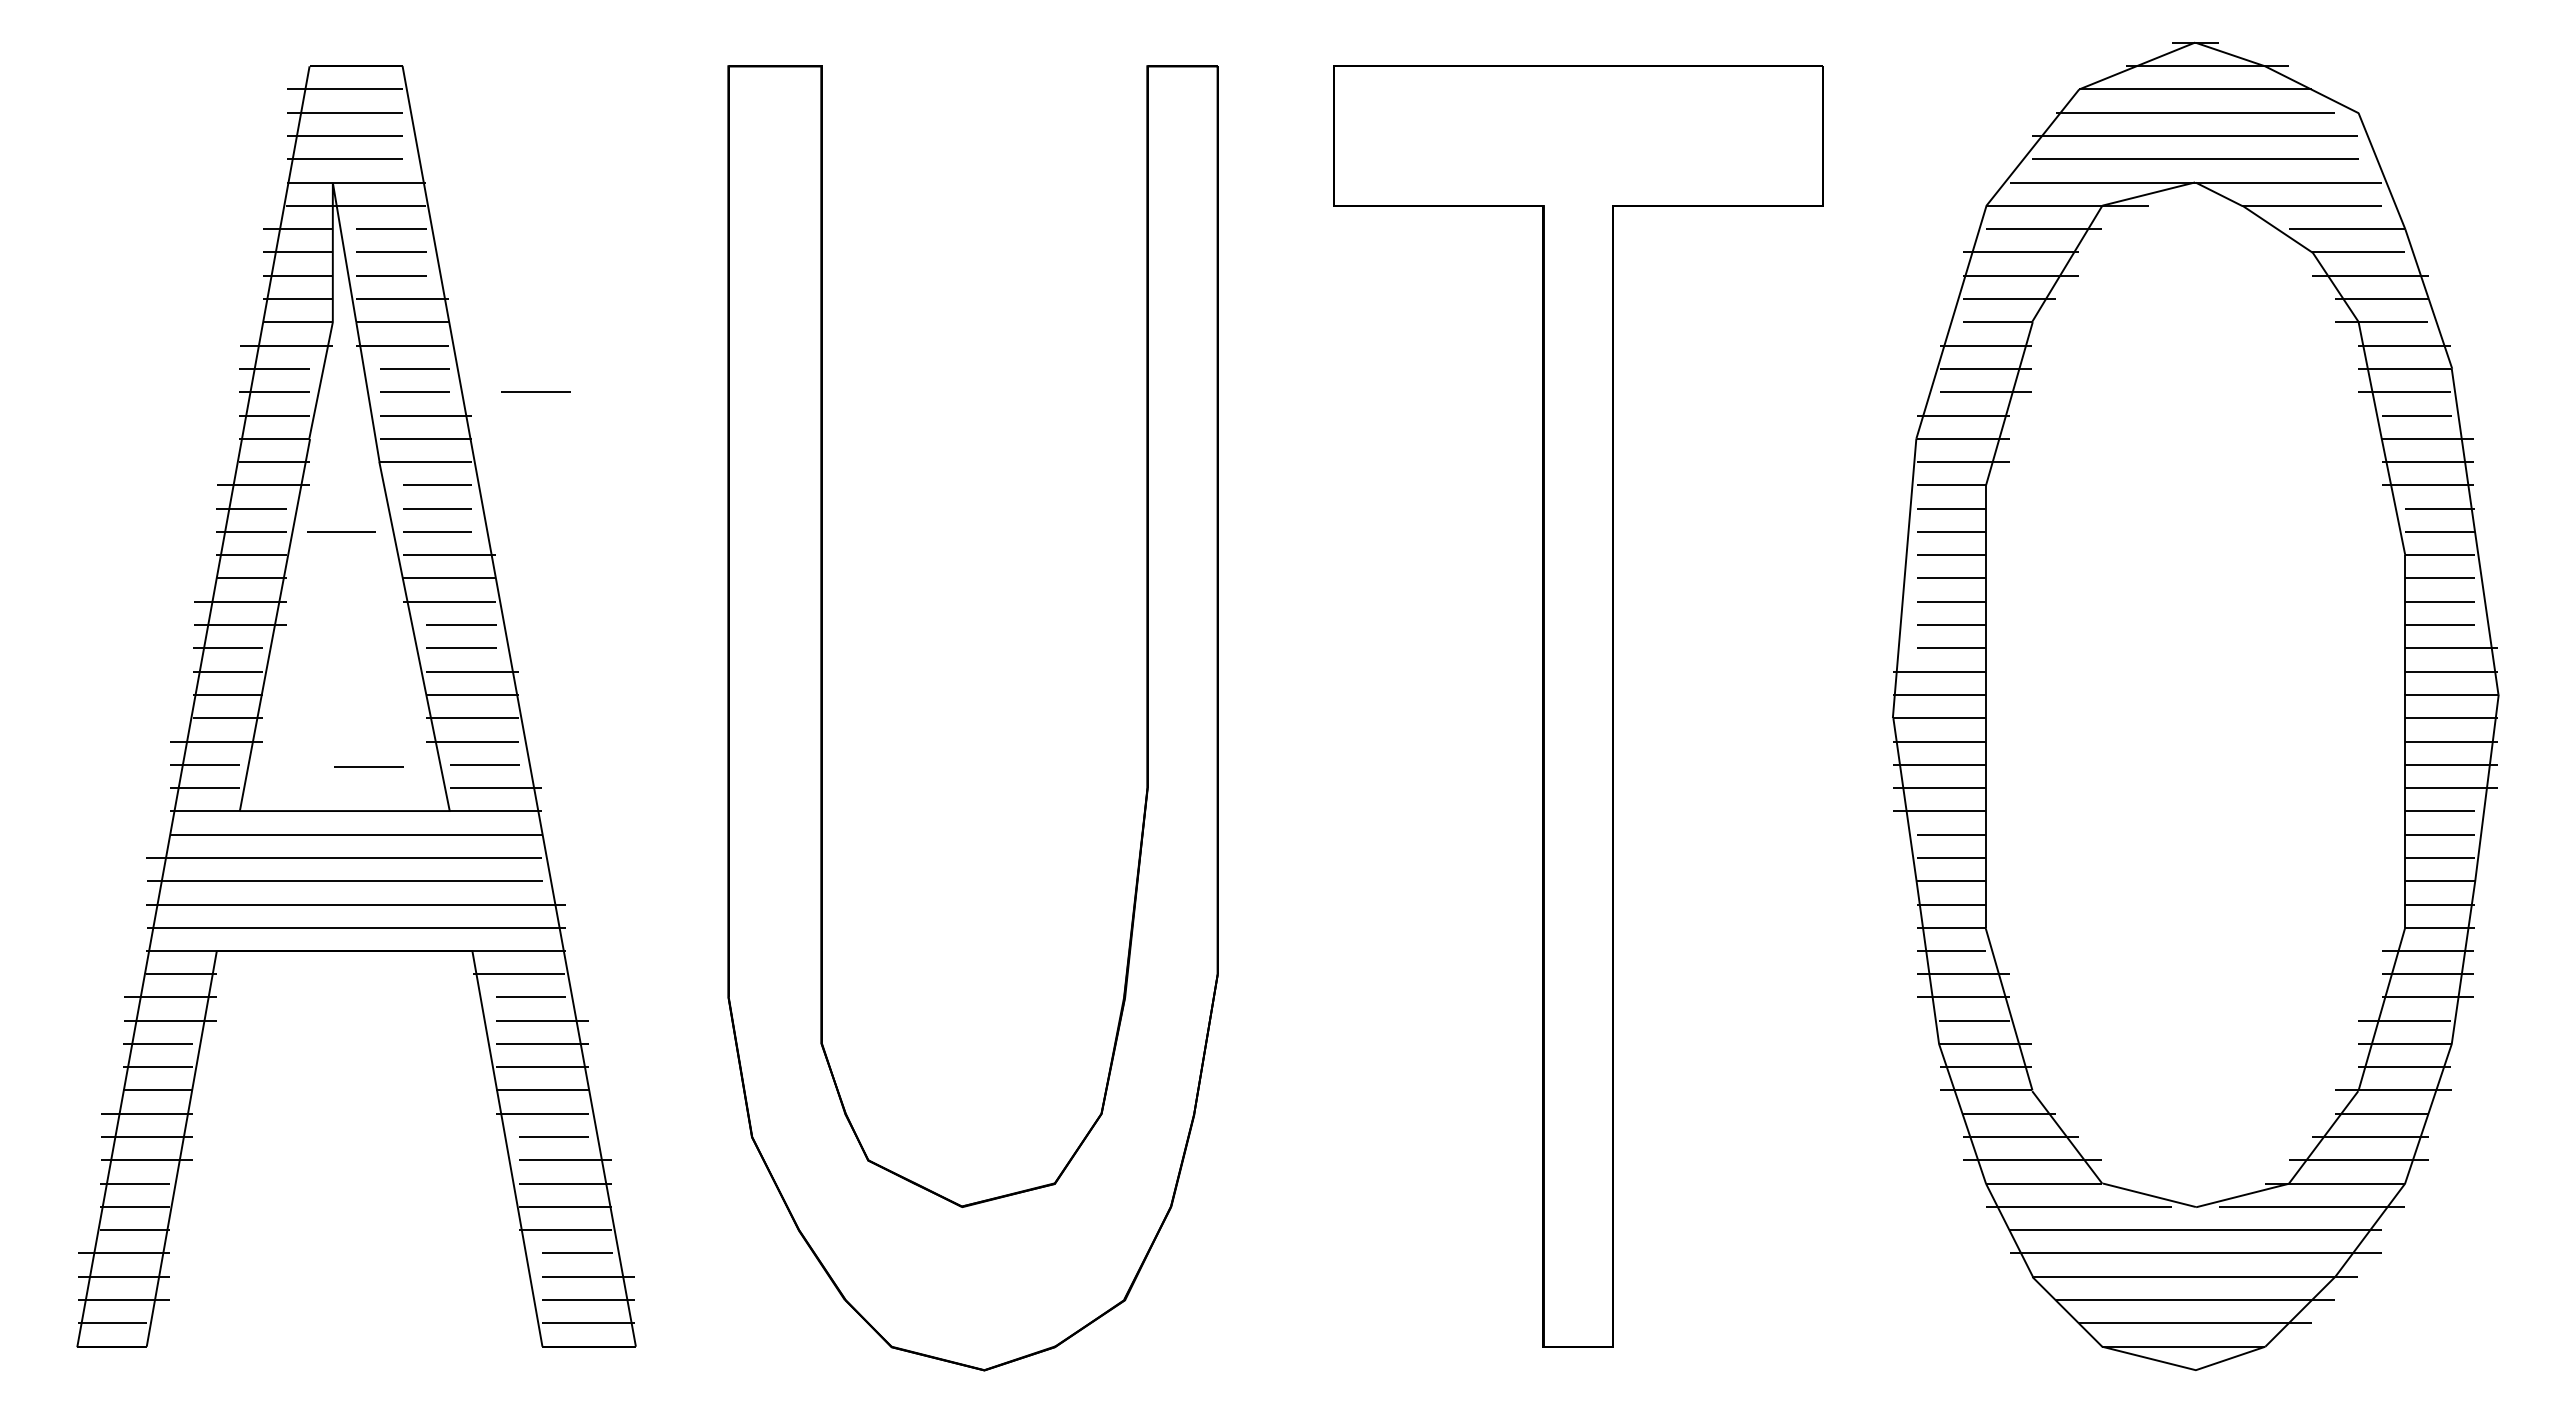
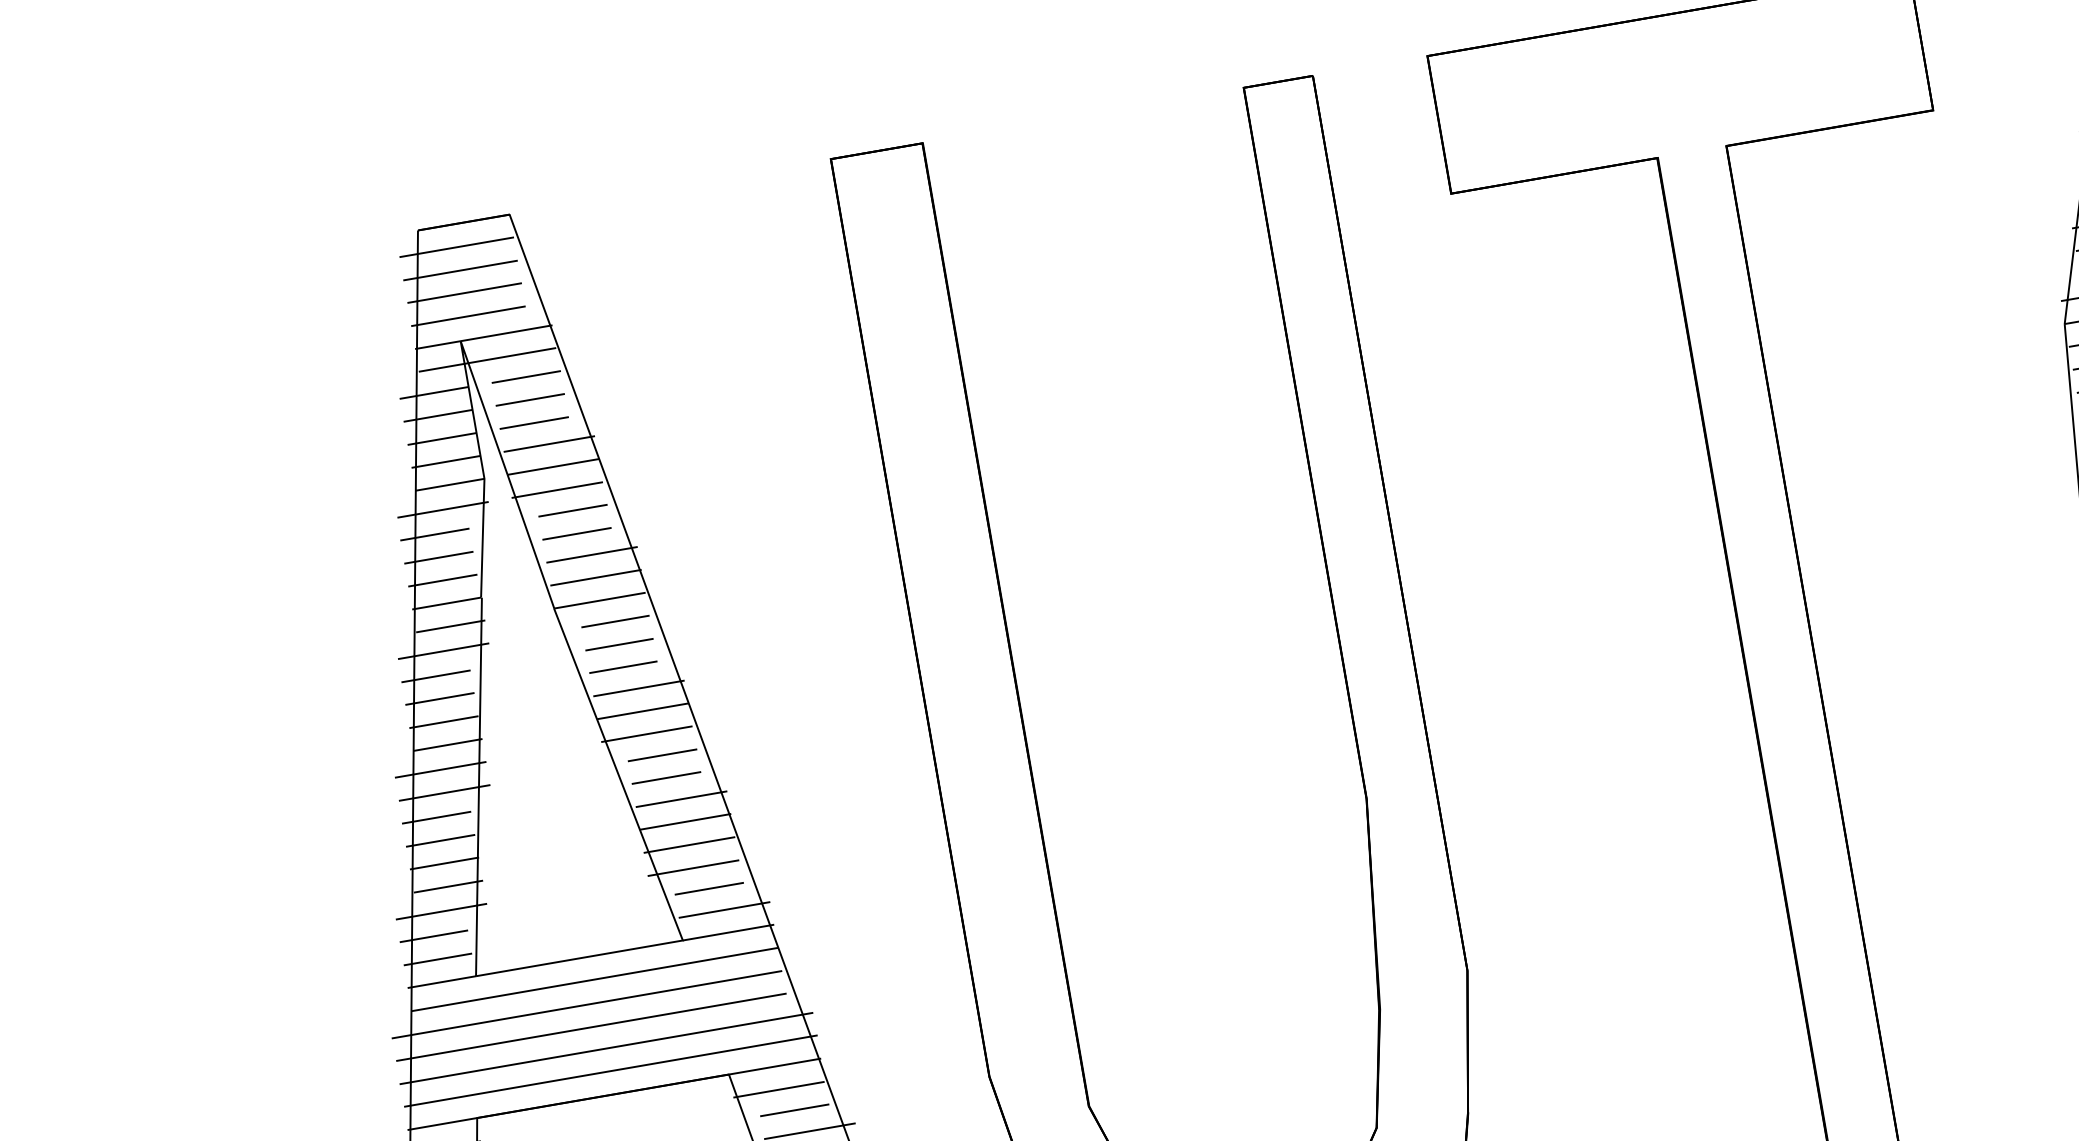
line: (535, 391) -> (695, 512), removed
line: (341, 531) -> (528, 683), removed
line: (368, 766) -> (595, 910), removed

